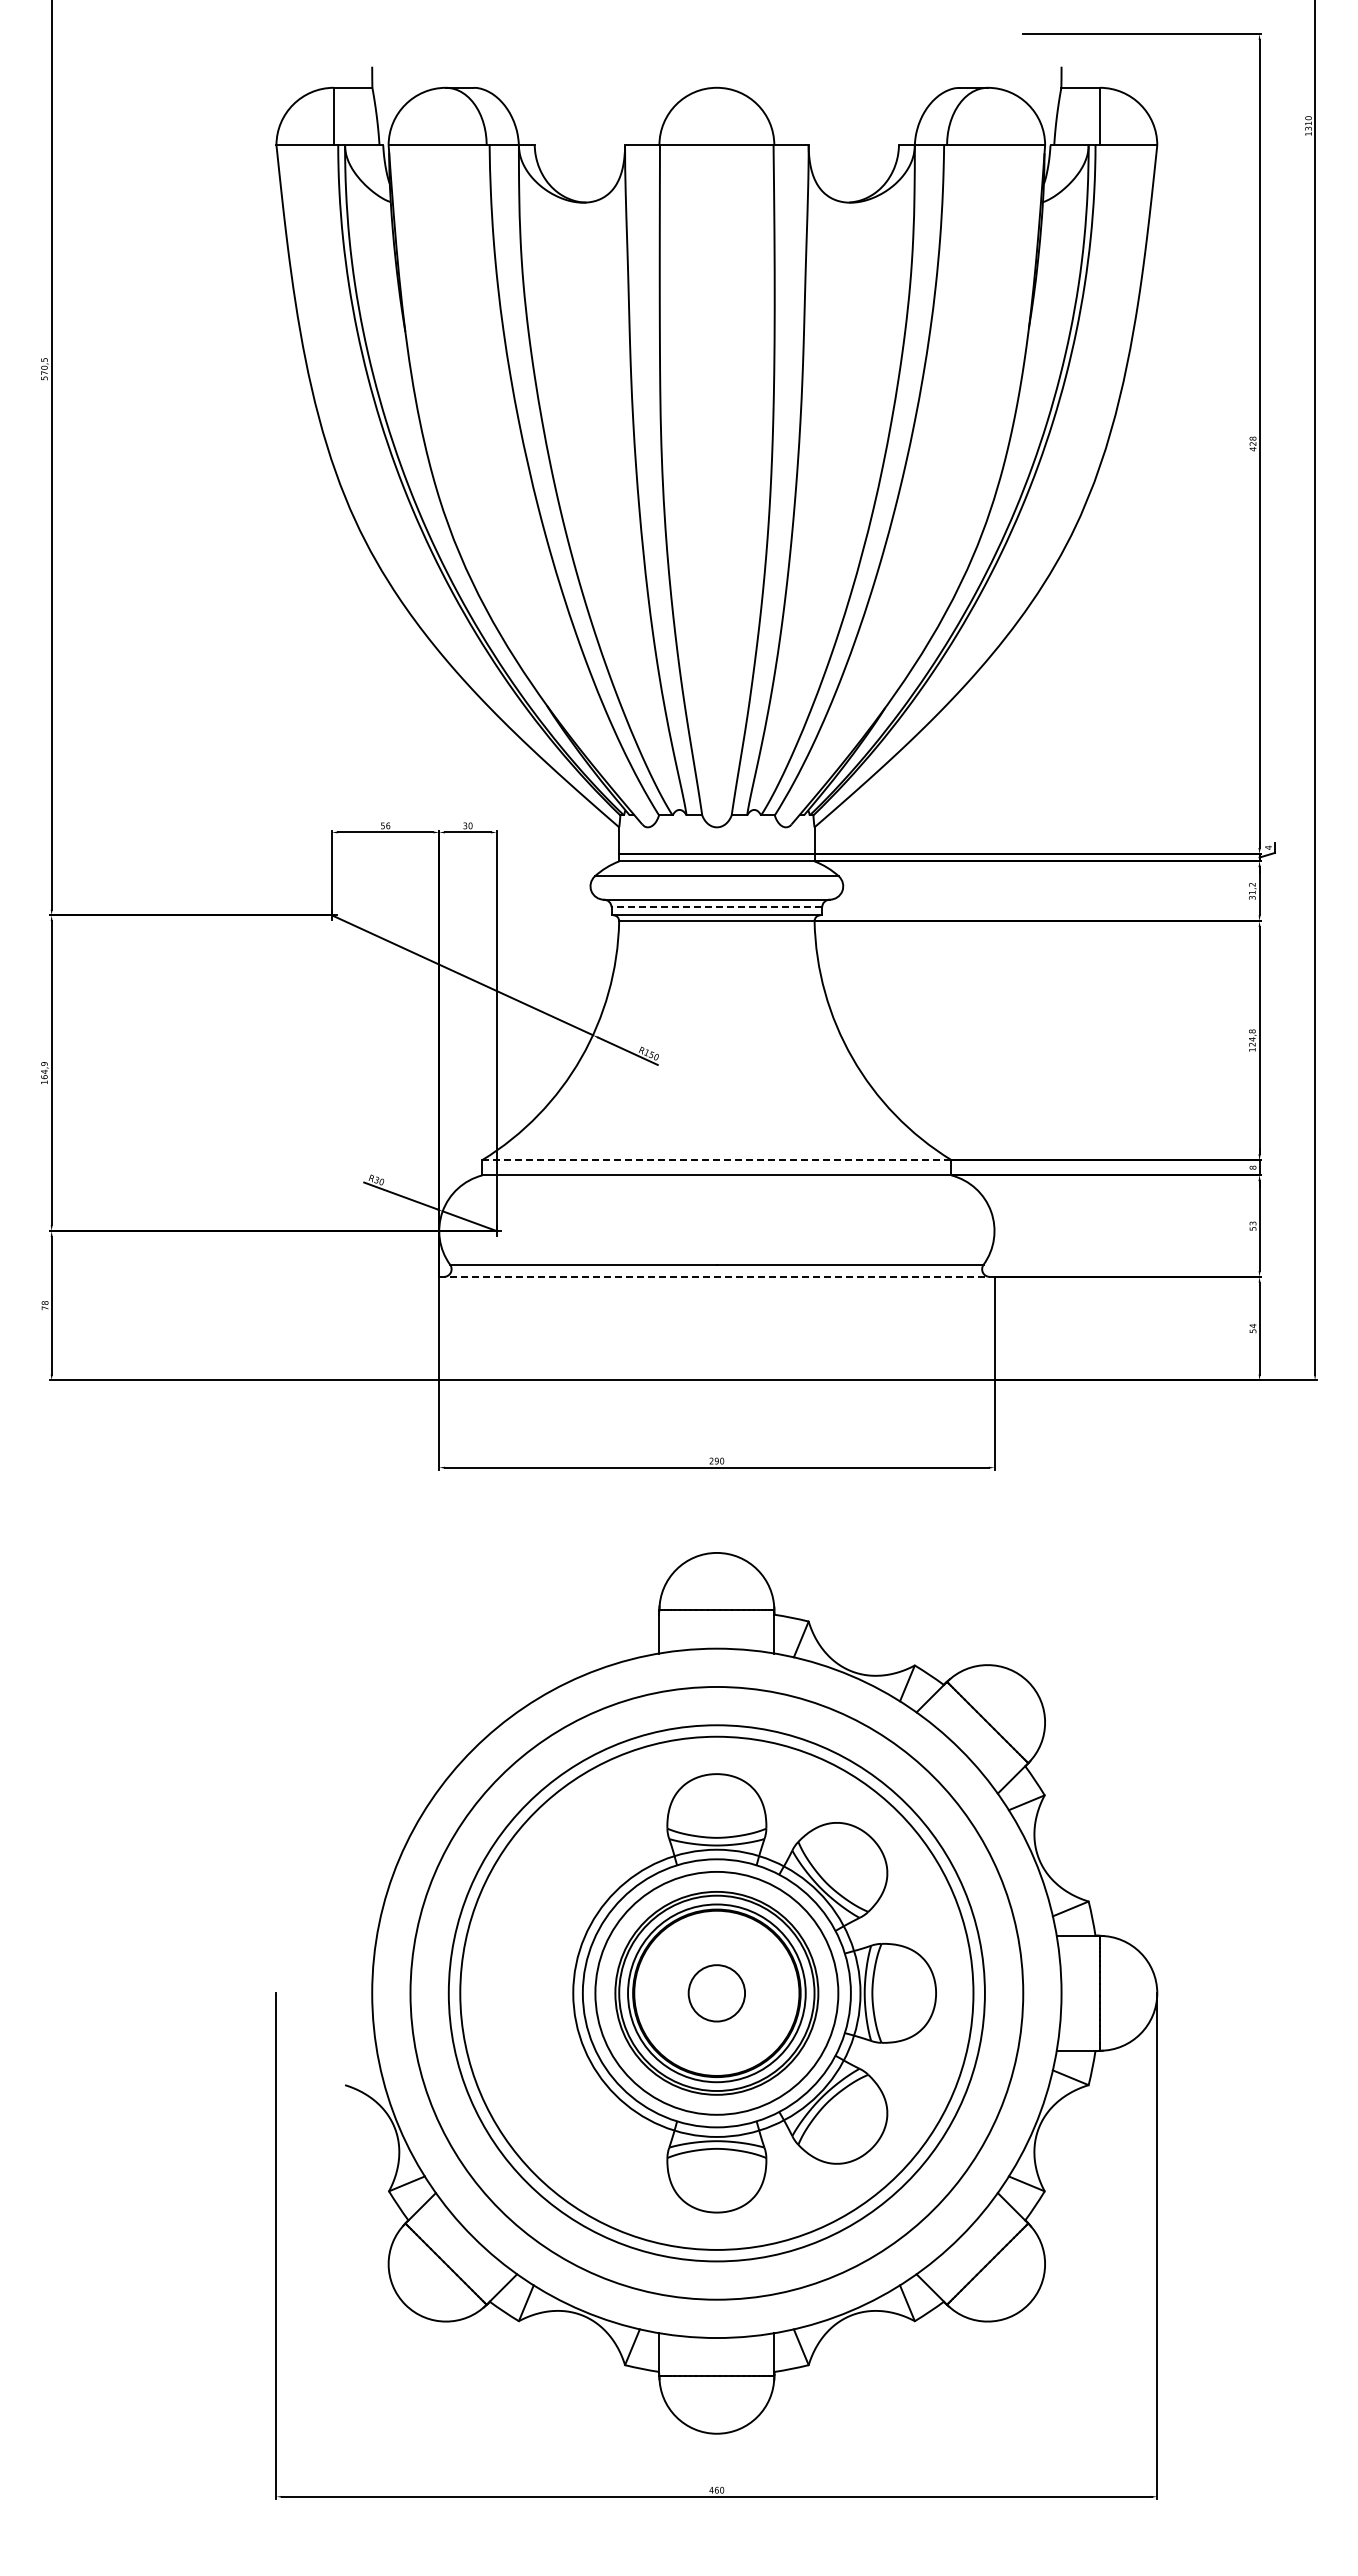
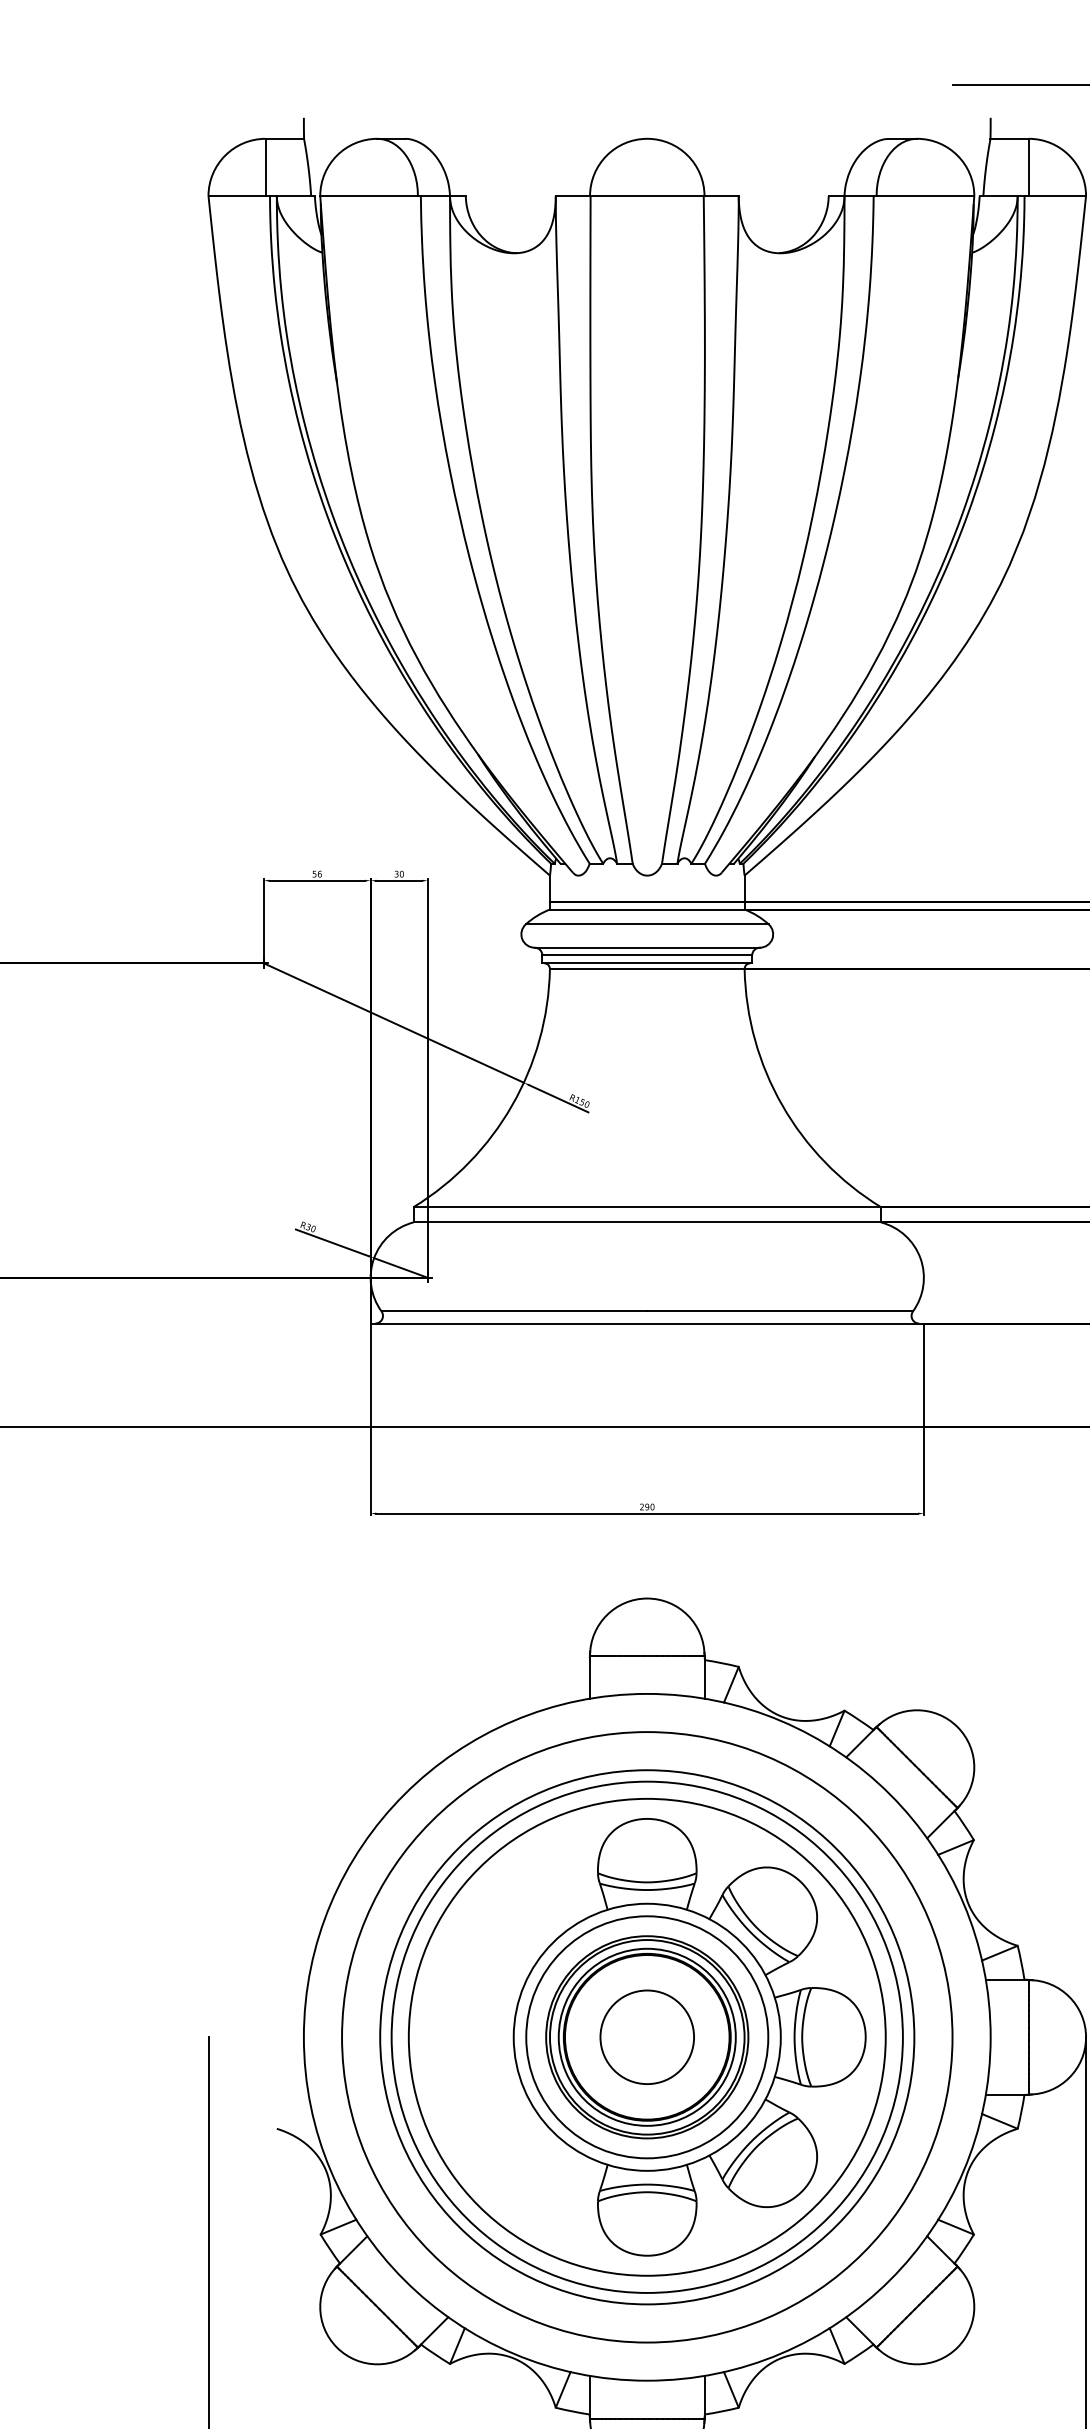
line: (716, 907) -> (646, 955), dashed -> solid
line: (716, 1160) -> (646, 1207), dashed -> solid
line: (716, 1276) -> (646, 1323), dashed -> solid
circle: (716, 1993) -> (646, 2037), size x1.67
circle: (716, 1993) -> (646, 2037), size x1.67

